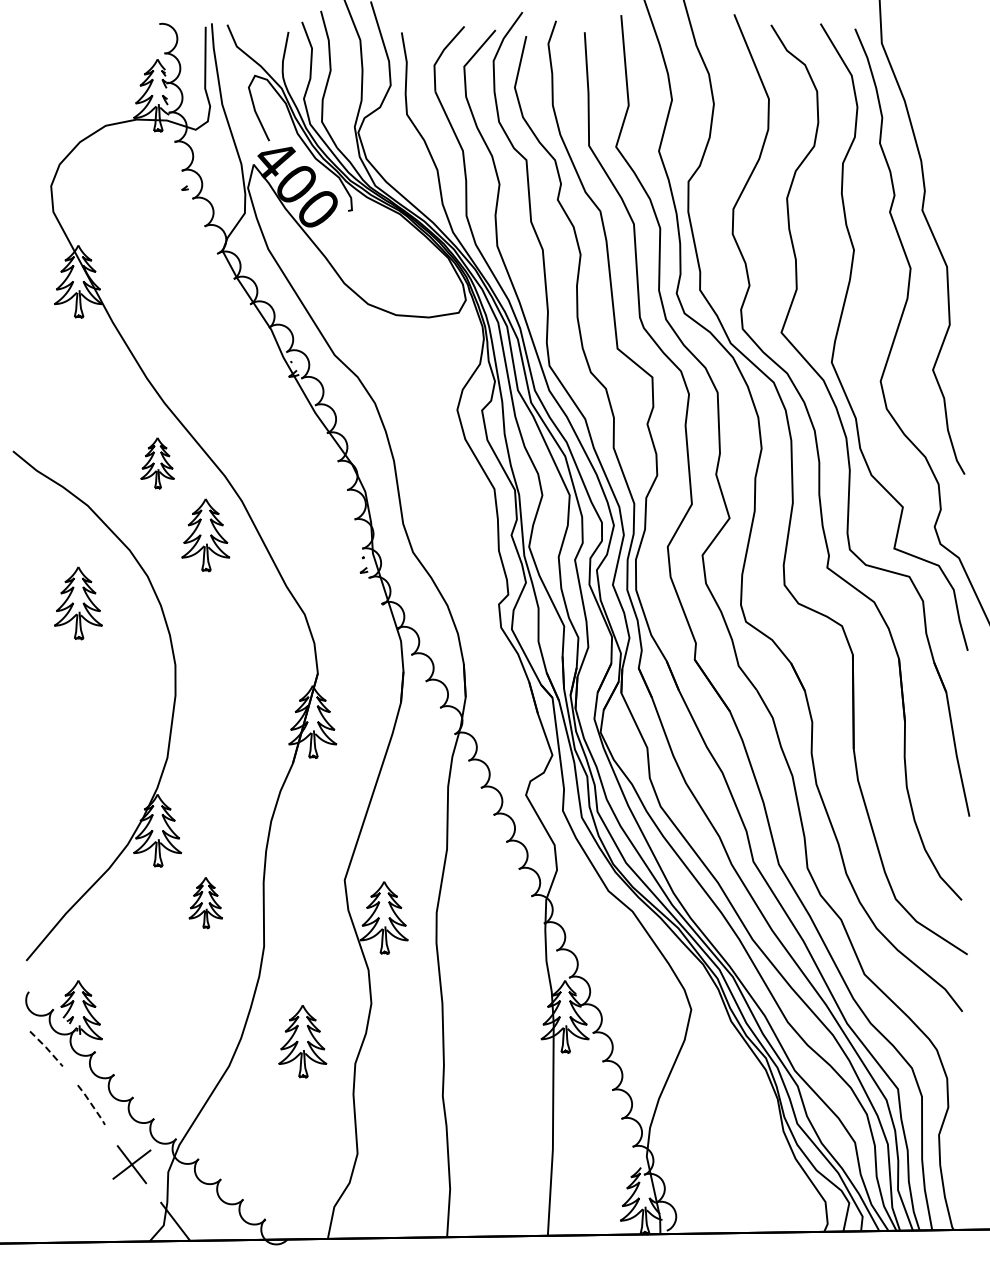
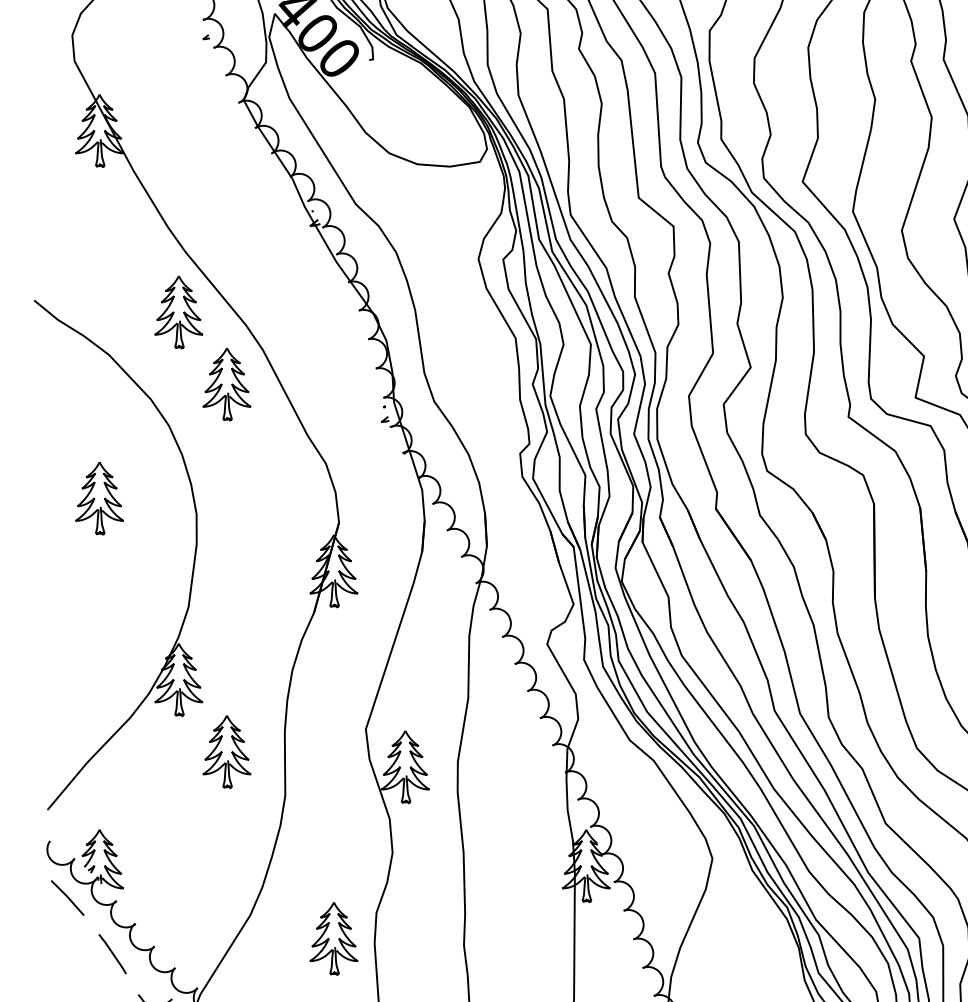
part: (157, 463) -> (178, 312), size x1.43
part: (78, 603) -> (99, 498), moved
part: (205, 902) -> (226, 751), size x1.43
part: (302, 1041) -> (333, 938), moved
line: (46, 1047) -> (67, 896), dashed -> solid
line: (92, 1105) -> (113, 954), dashed -> solid

